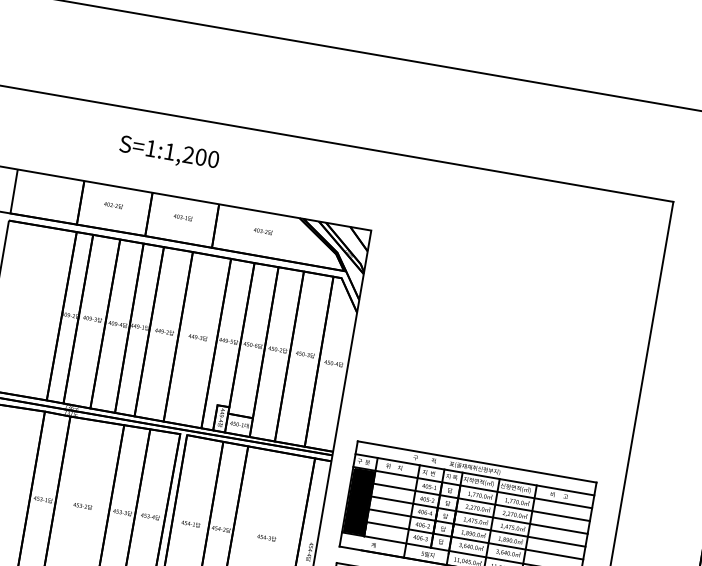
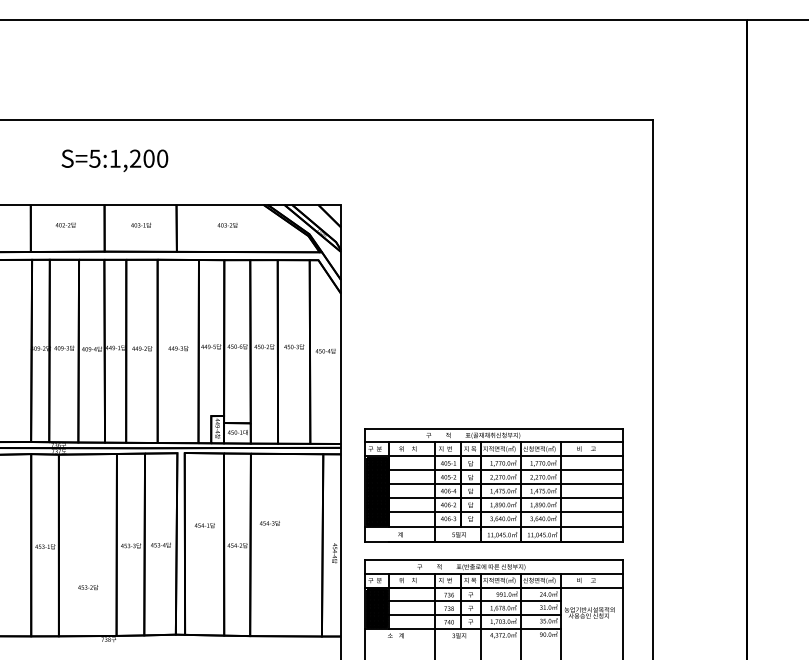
text: (150, 148) -> (94, 158), S=1:1,200 -> S=5:1,200
text: (83, 506) -> (88, 587), moved
text: (190, 523) -> (204, 525), moved
text: (266, 537) -> (269, 523), moved

